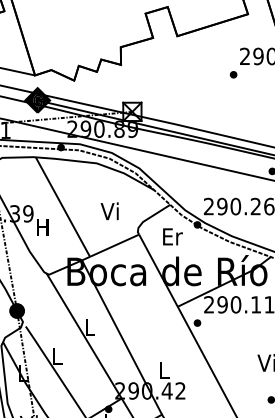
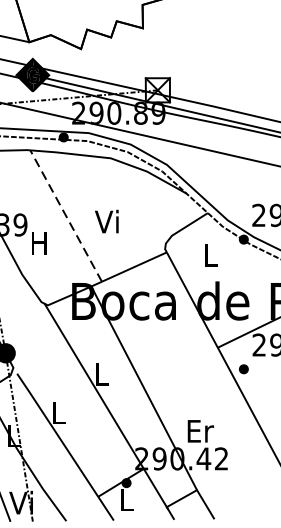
line: (62, 207) -> (65, 216), solid -> dashed
text: (109, 211) -> (106, 221), moved
text: (172, 236) -> (210, 254), Er -> L
text: (164, 369) -> (200, 430), L -> Er

